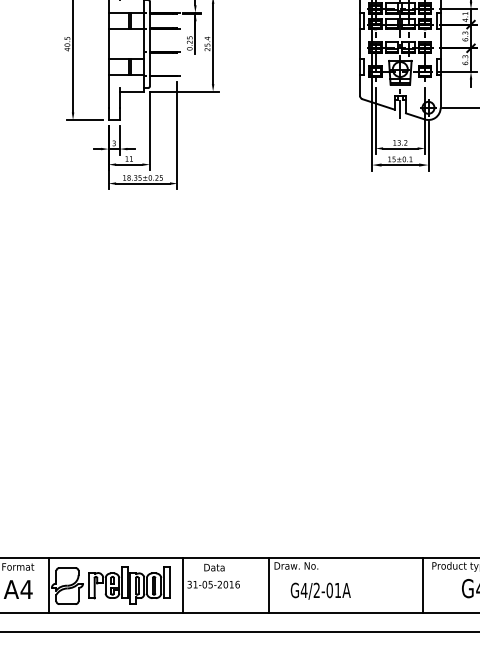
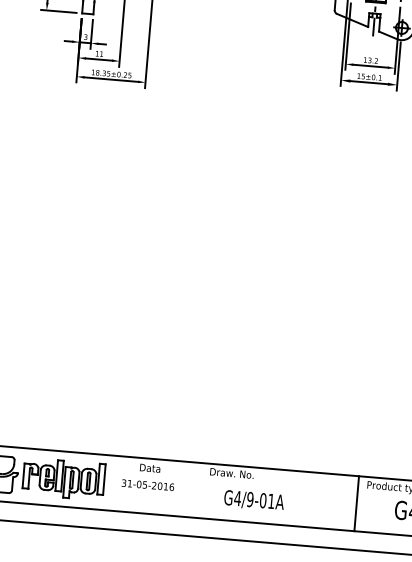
line: (183, 585) -> (117, 483), removed
line: (269, 585) -> (203, 490), removed
text: (316, 590) -> (249, 499), G4/2-01A -> G4/9-01A

